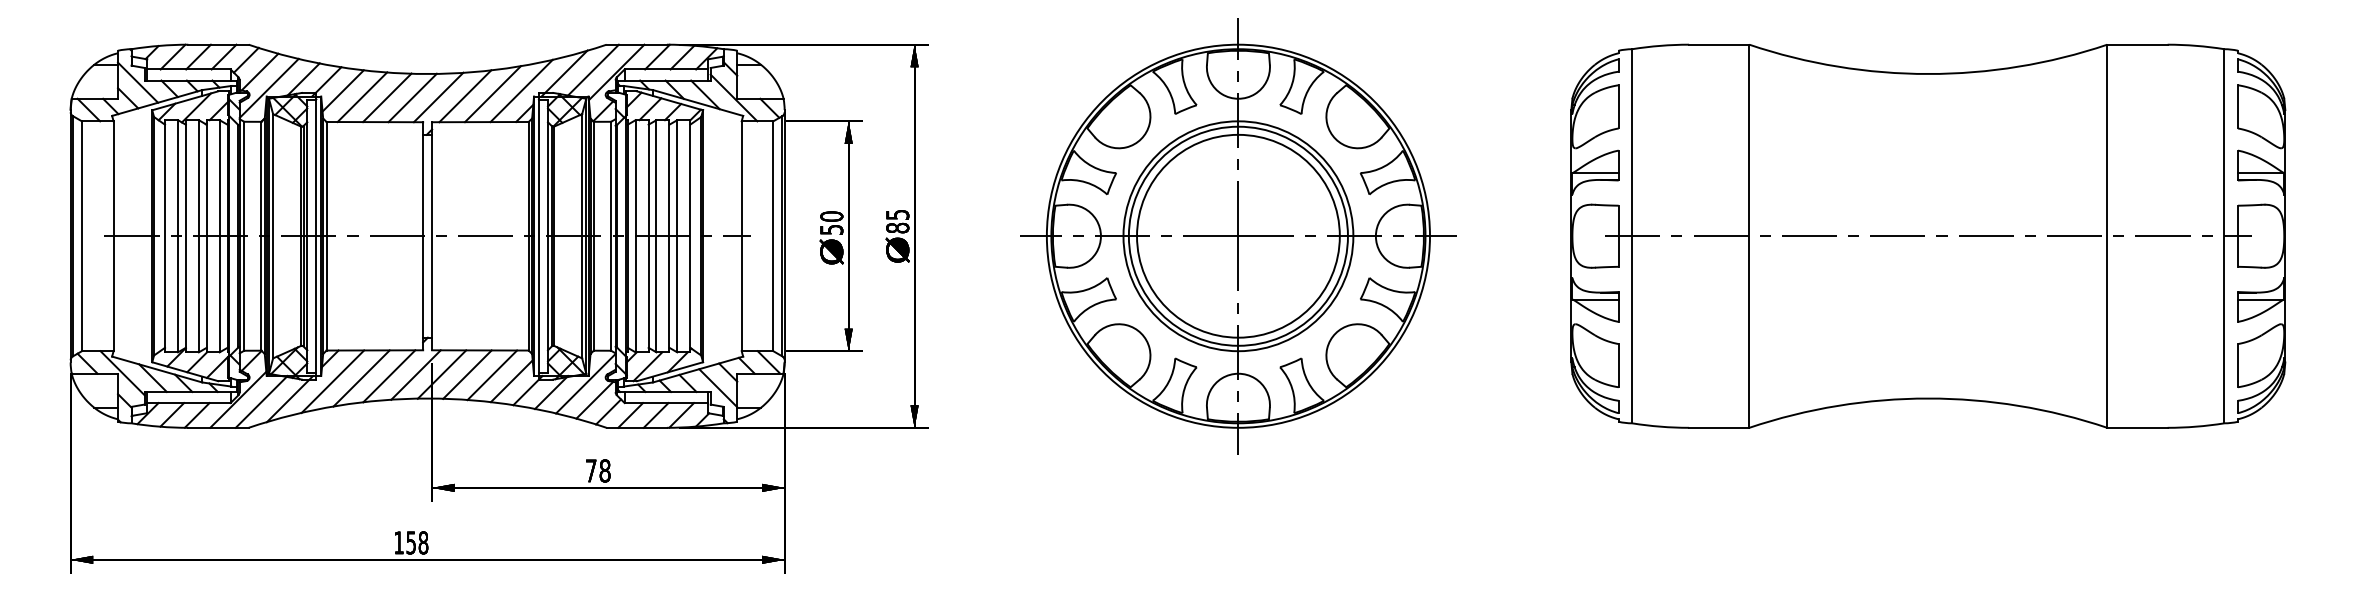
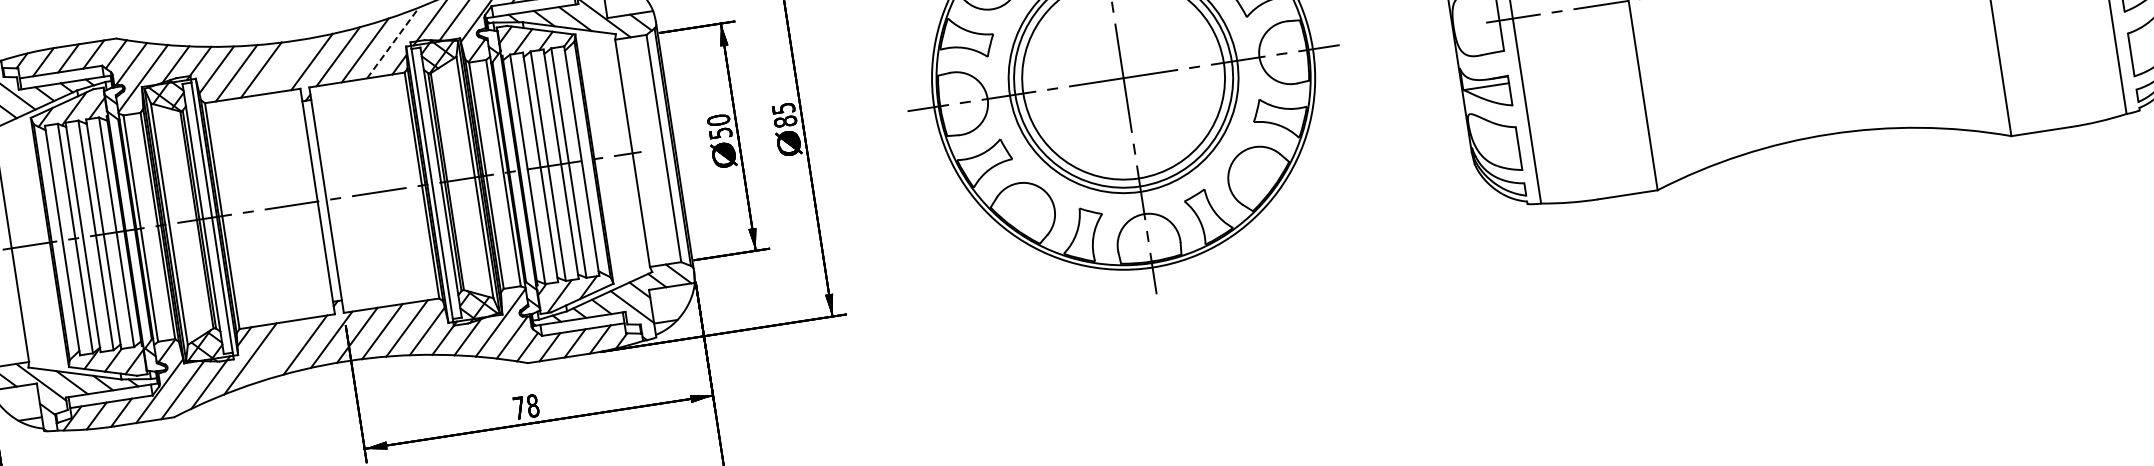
line: (522, 90) -> (393, 42), solid -> dashed
line: (412, 97) -> (286, 65), removed
line: (361, 378) -> (278, 351), removed

